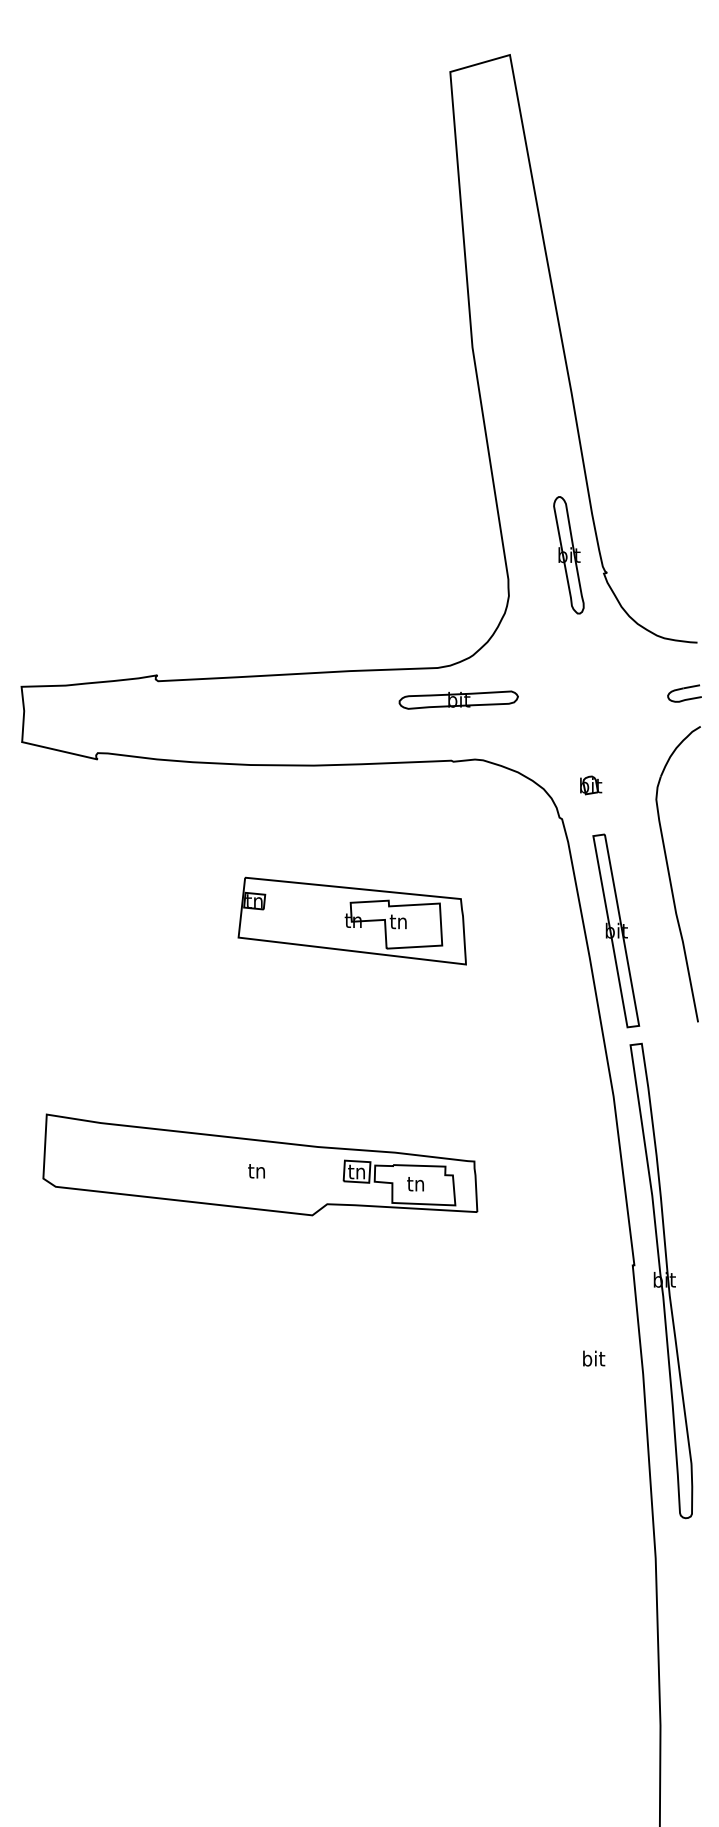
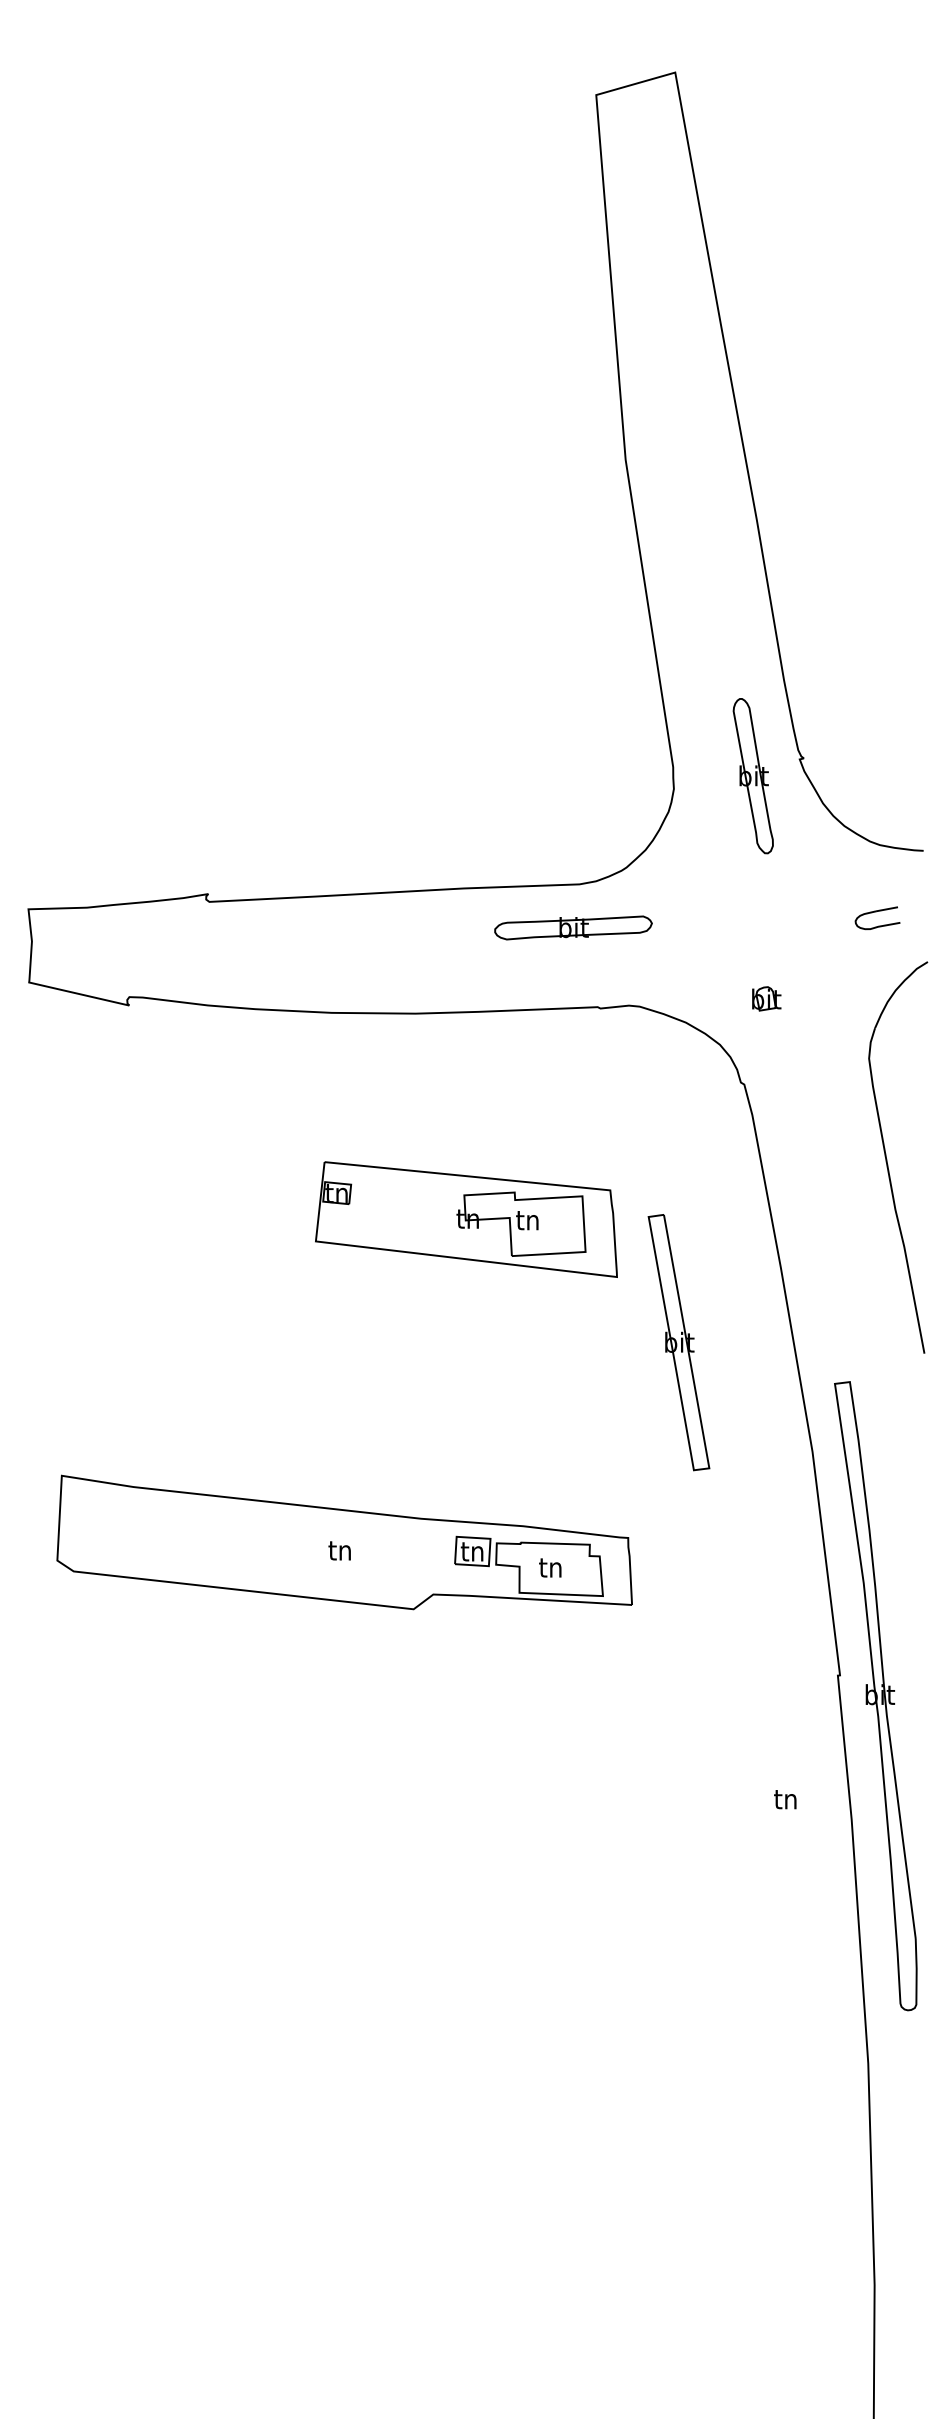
part: (568, 555) -> (752, 776), moved
part: (683, 689) -> (876, 912), moved
part: (458, 699) -> (573, 927), moved
part: (590, 785) -> (766, 998), moved
part: (615, 930) -> (678, 1342), moved
text: (593, 1358) -> (786, 1798), bit -> tn

